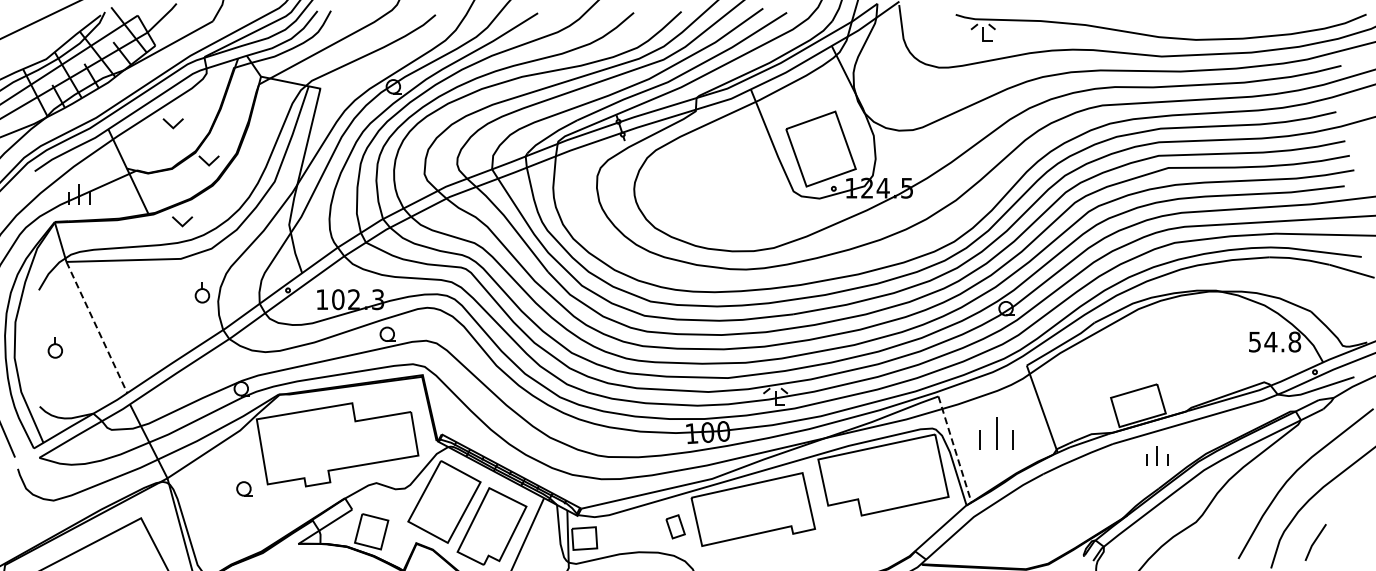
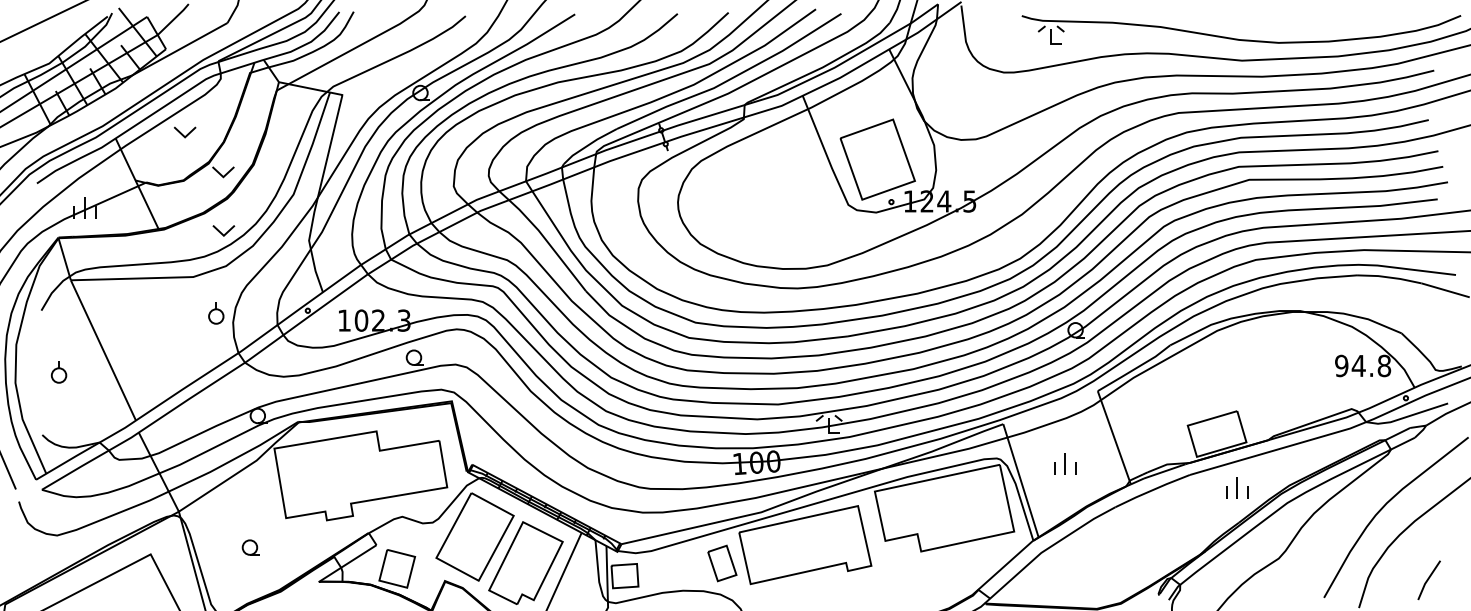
part: (182, 221) -> (223, 230), moved
line: (97, 327) -> (104, 350), dashed -> solid
text: (1254, 341) -> (1341, 365), 54.8 -> 94.8
part: (996, 433) -> (1065, 463), size x0.62
line: (954, 448) -> (1020, 479), dashed -> solid
part: (244, 488) -> (250, 547), moved
part: (675, 526) -> (722, 563), size x1.43
line: (1315, 542) -> (1428, 580), moved

